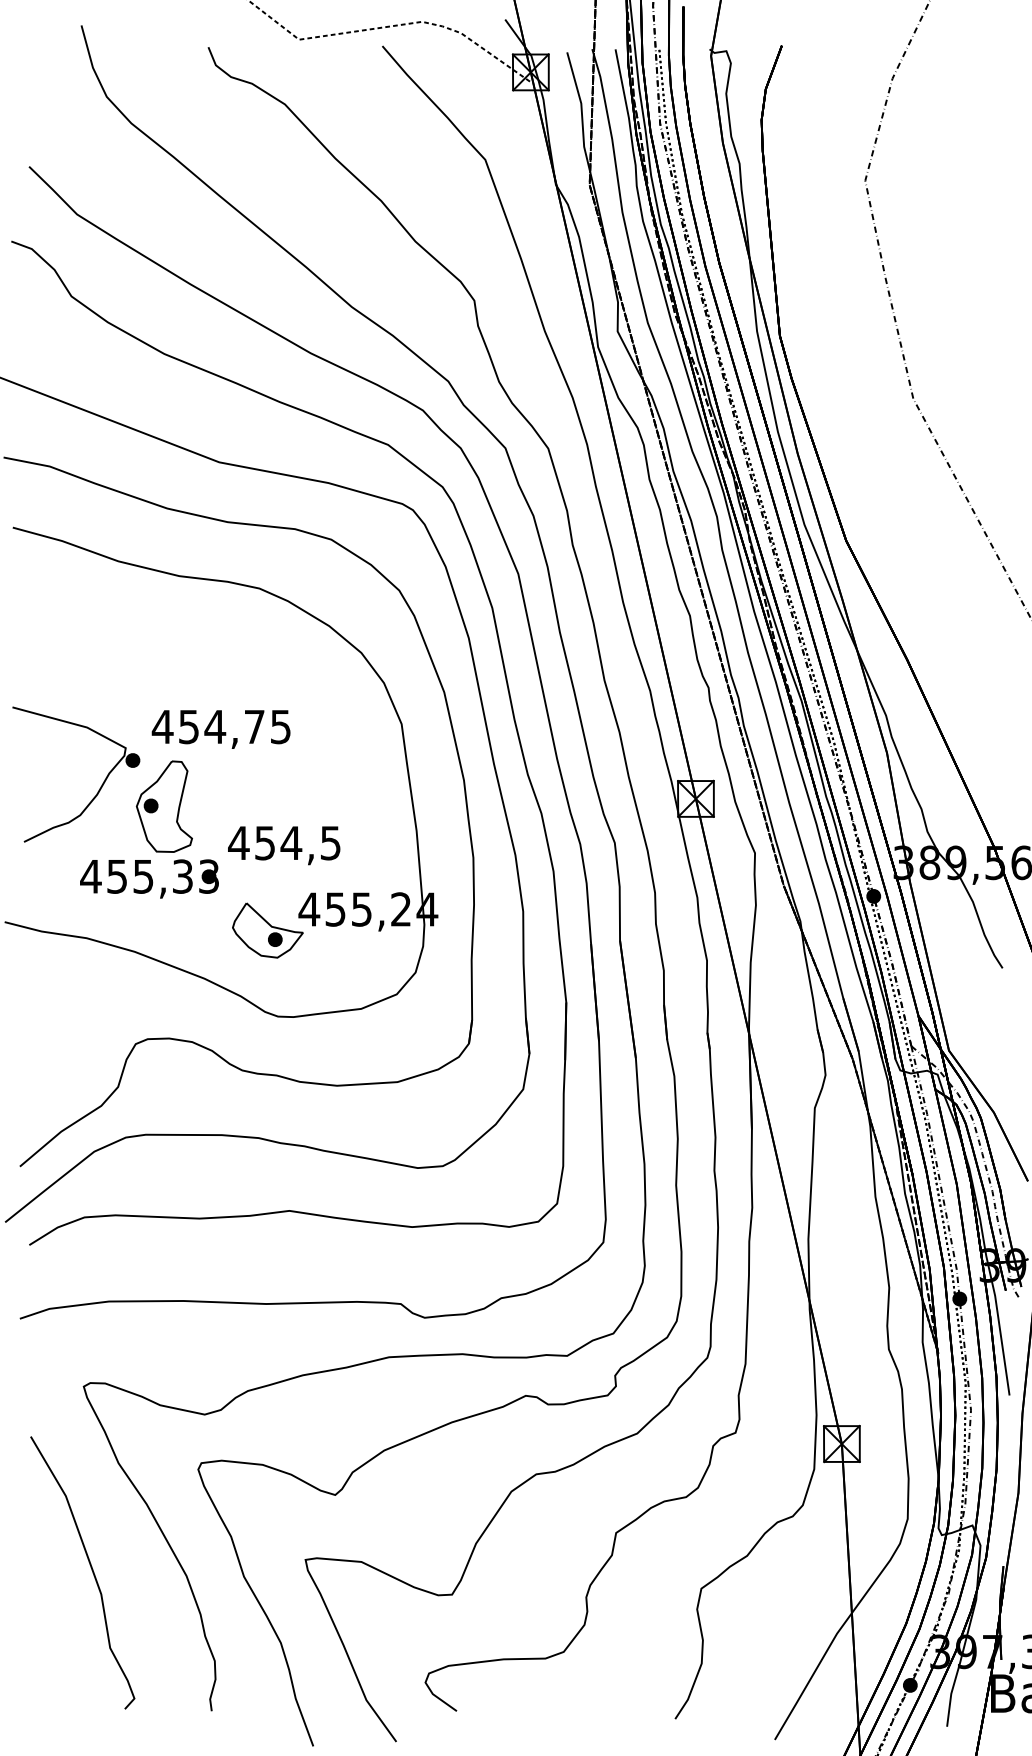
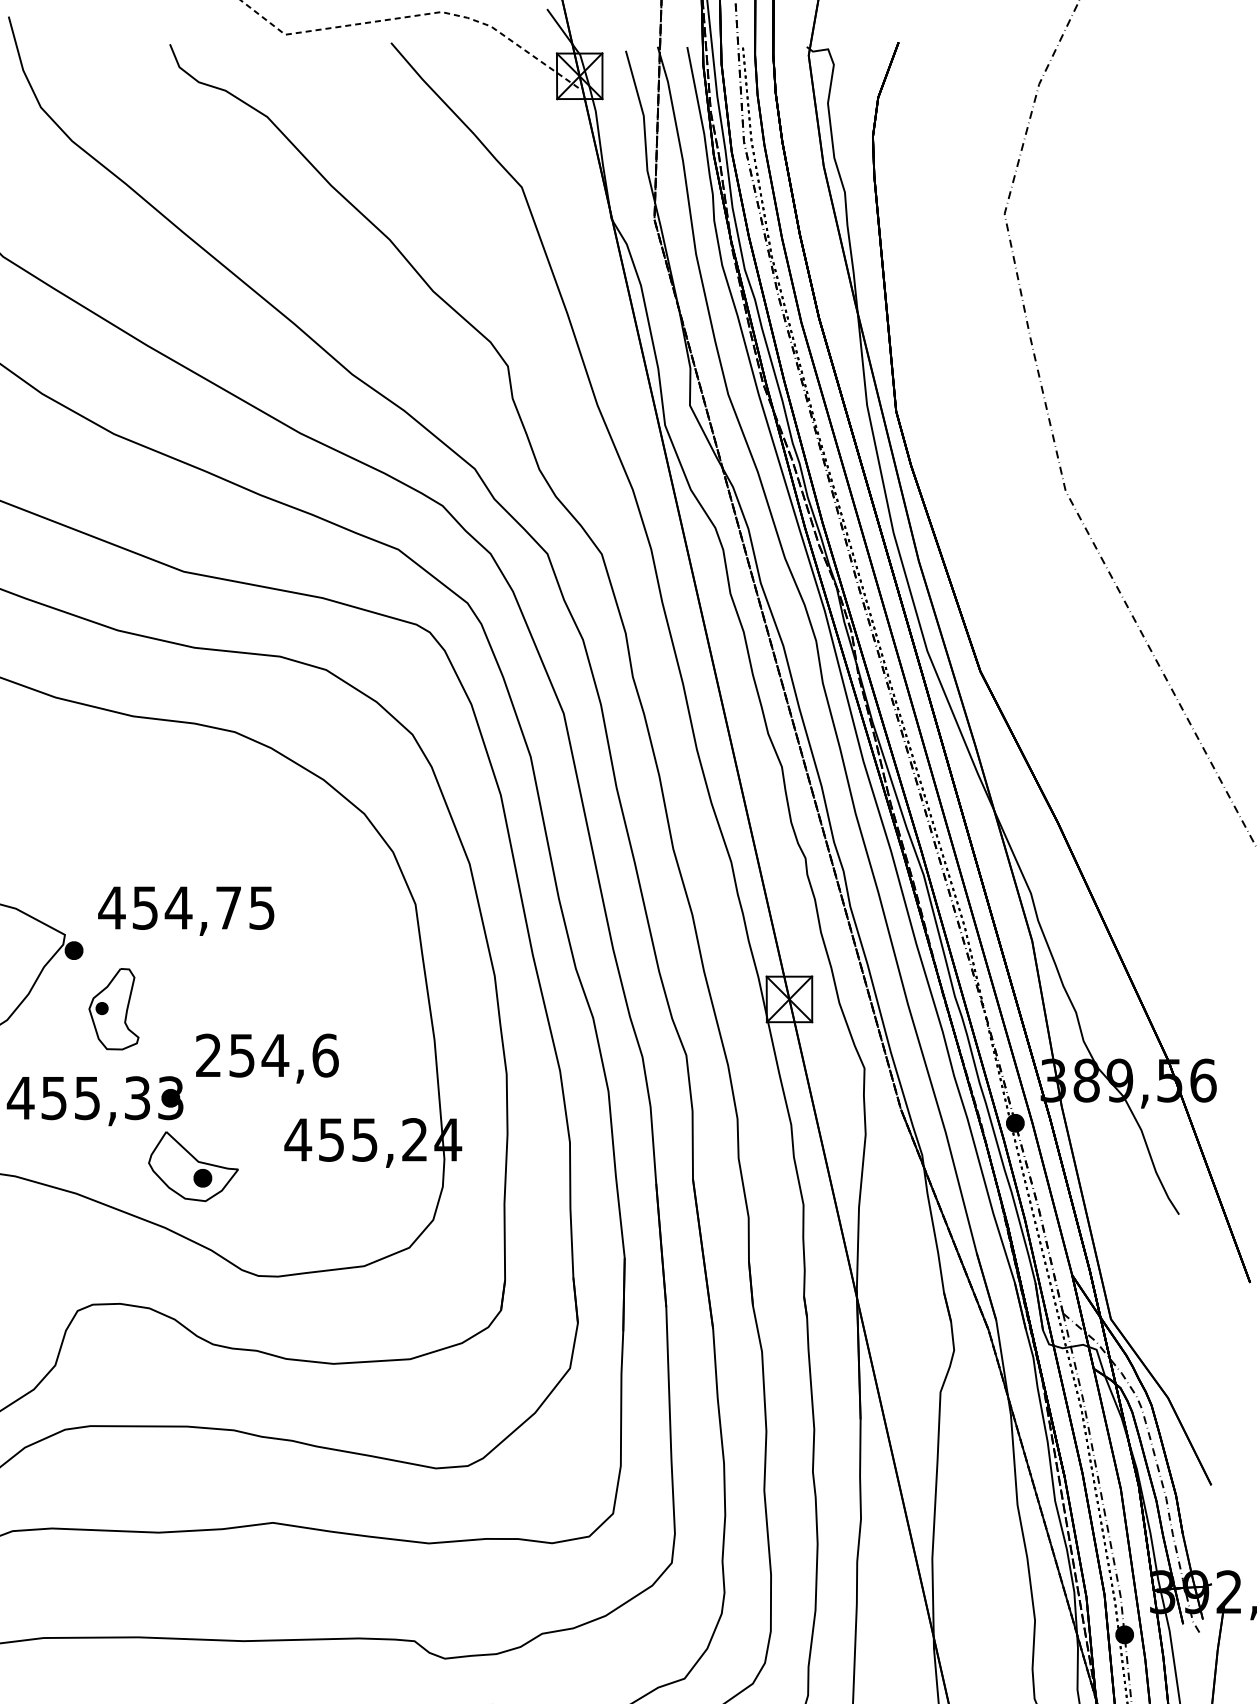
part: (163, 806) -> (112, 1009), size x0.7
text: (284, 842) -> (266, 1054), 454,5 -> 254,6
part: (267, 930) -> (192, 1166), moved

